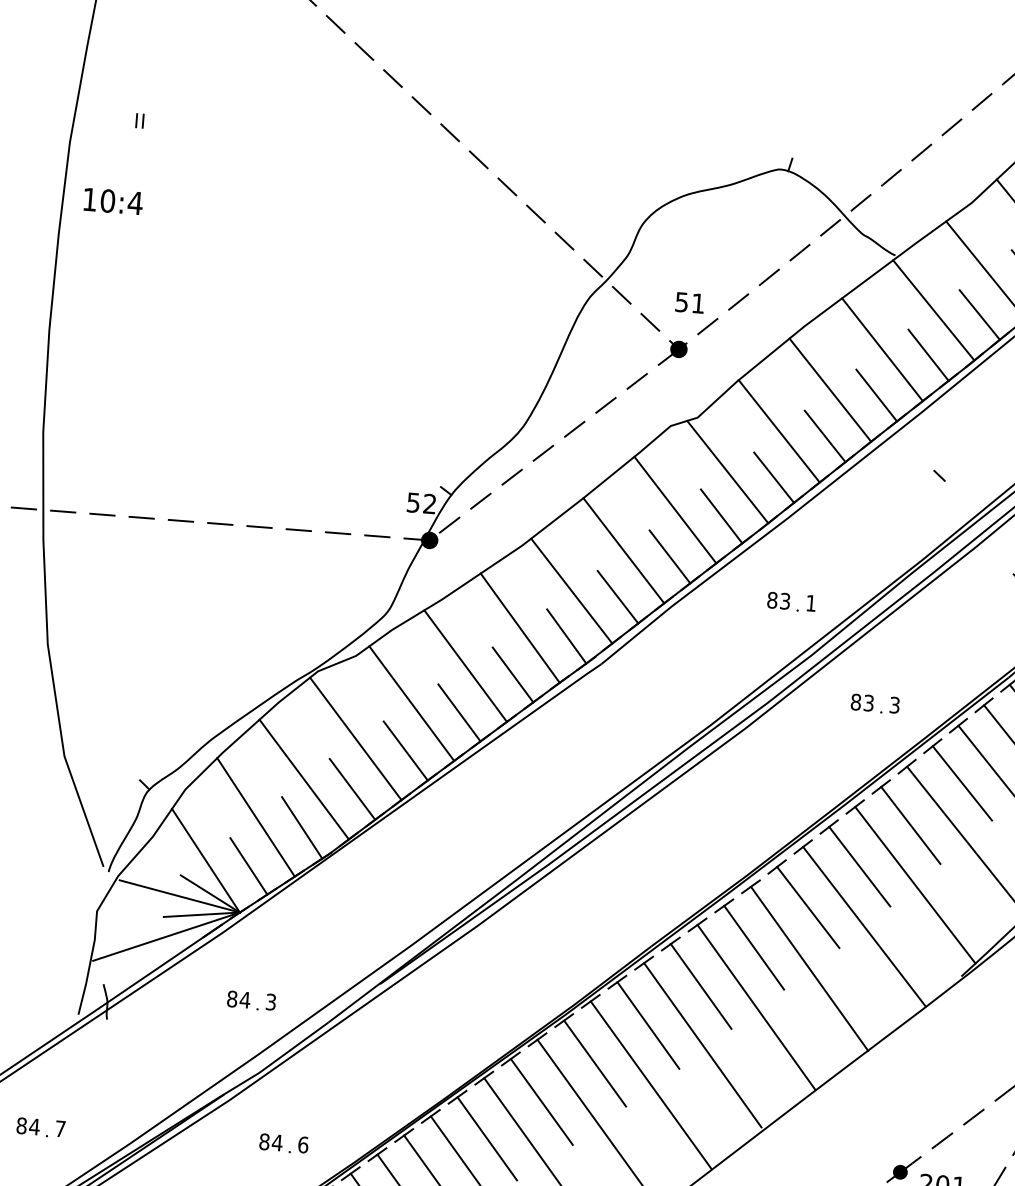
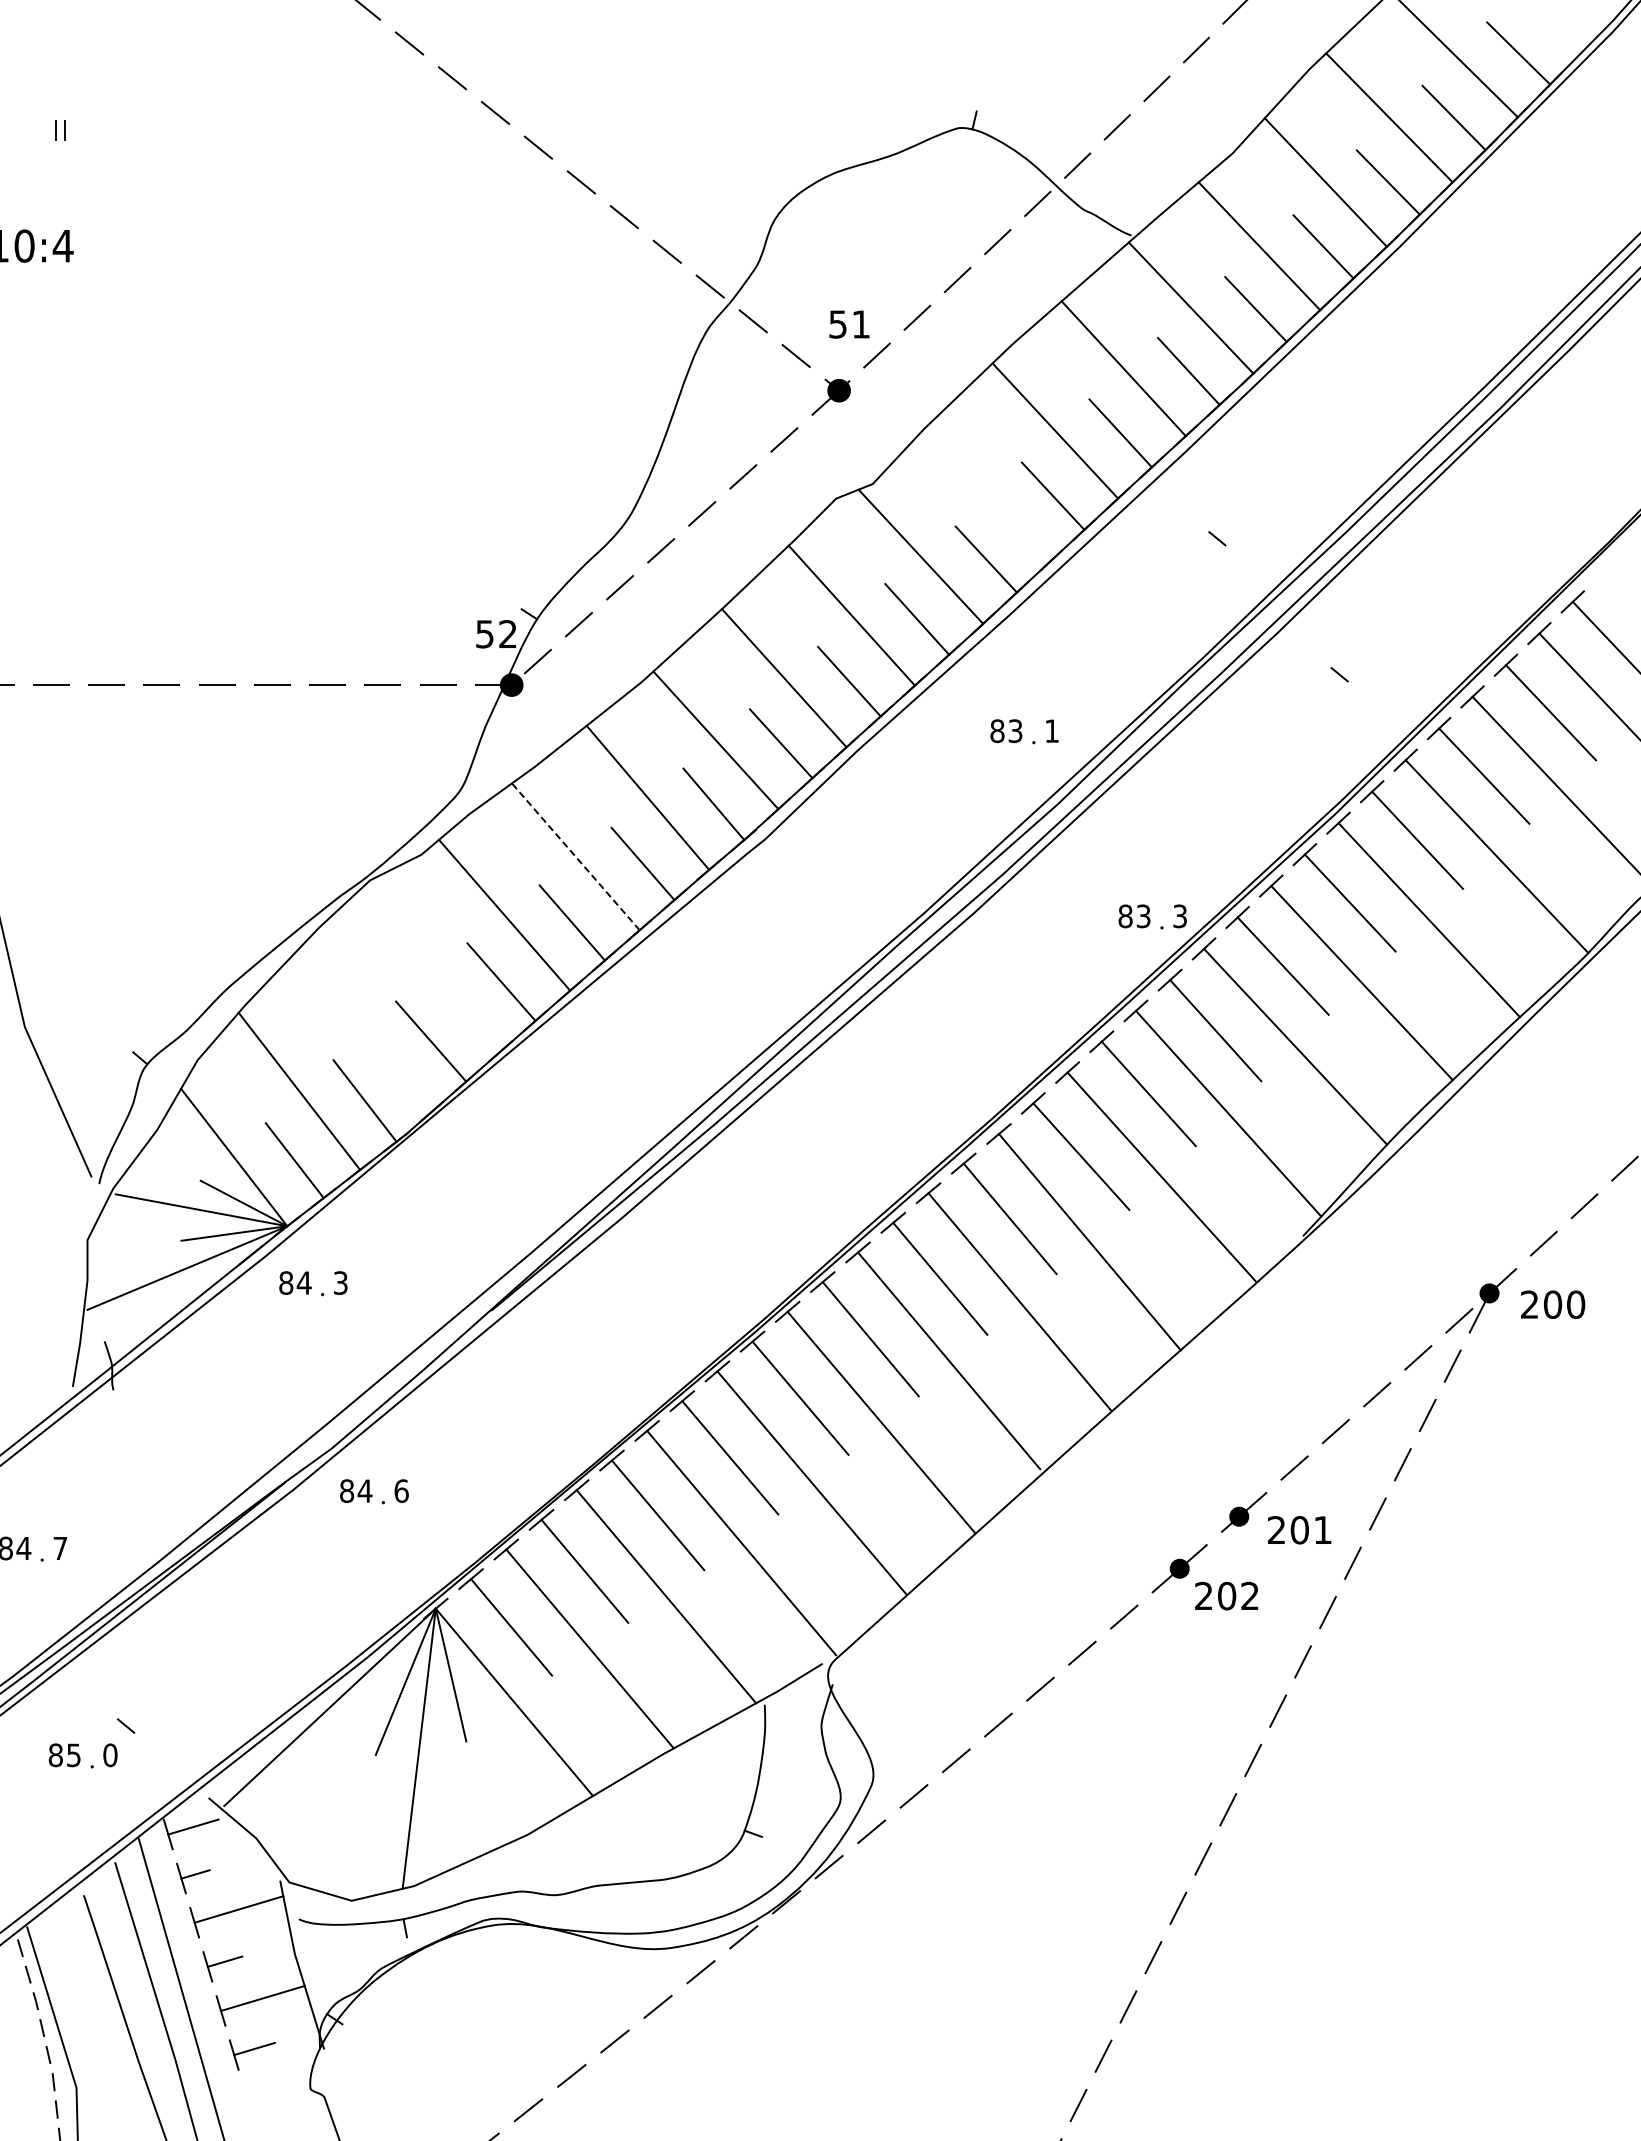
line: (779, 431) -> (988, 494), removed
line: (465, 665) -> (575, 856), solid -> dashed
text: (875, 703) -> (1152, 916), moved
line: (355, 738) -> (429, 970), removed
line: (304, 779) -> (362, 1032), removed
text: (251, 1000) -> (313, 1283), moved
text: (284, 1143) -> (374, 1491), moved

